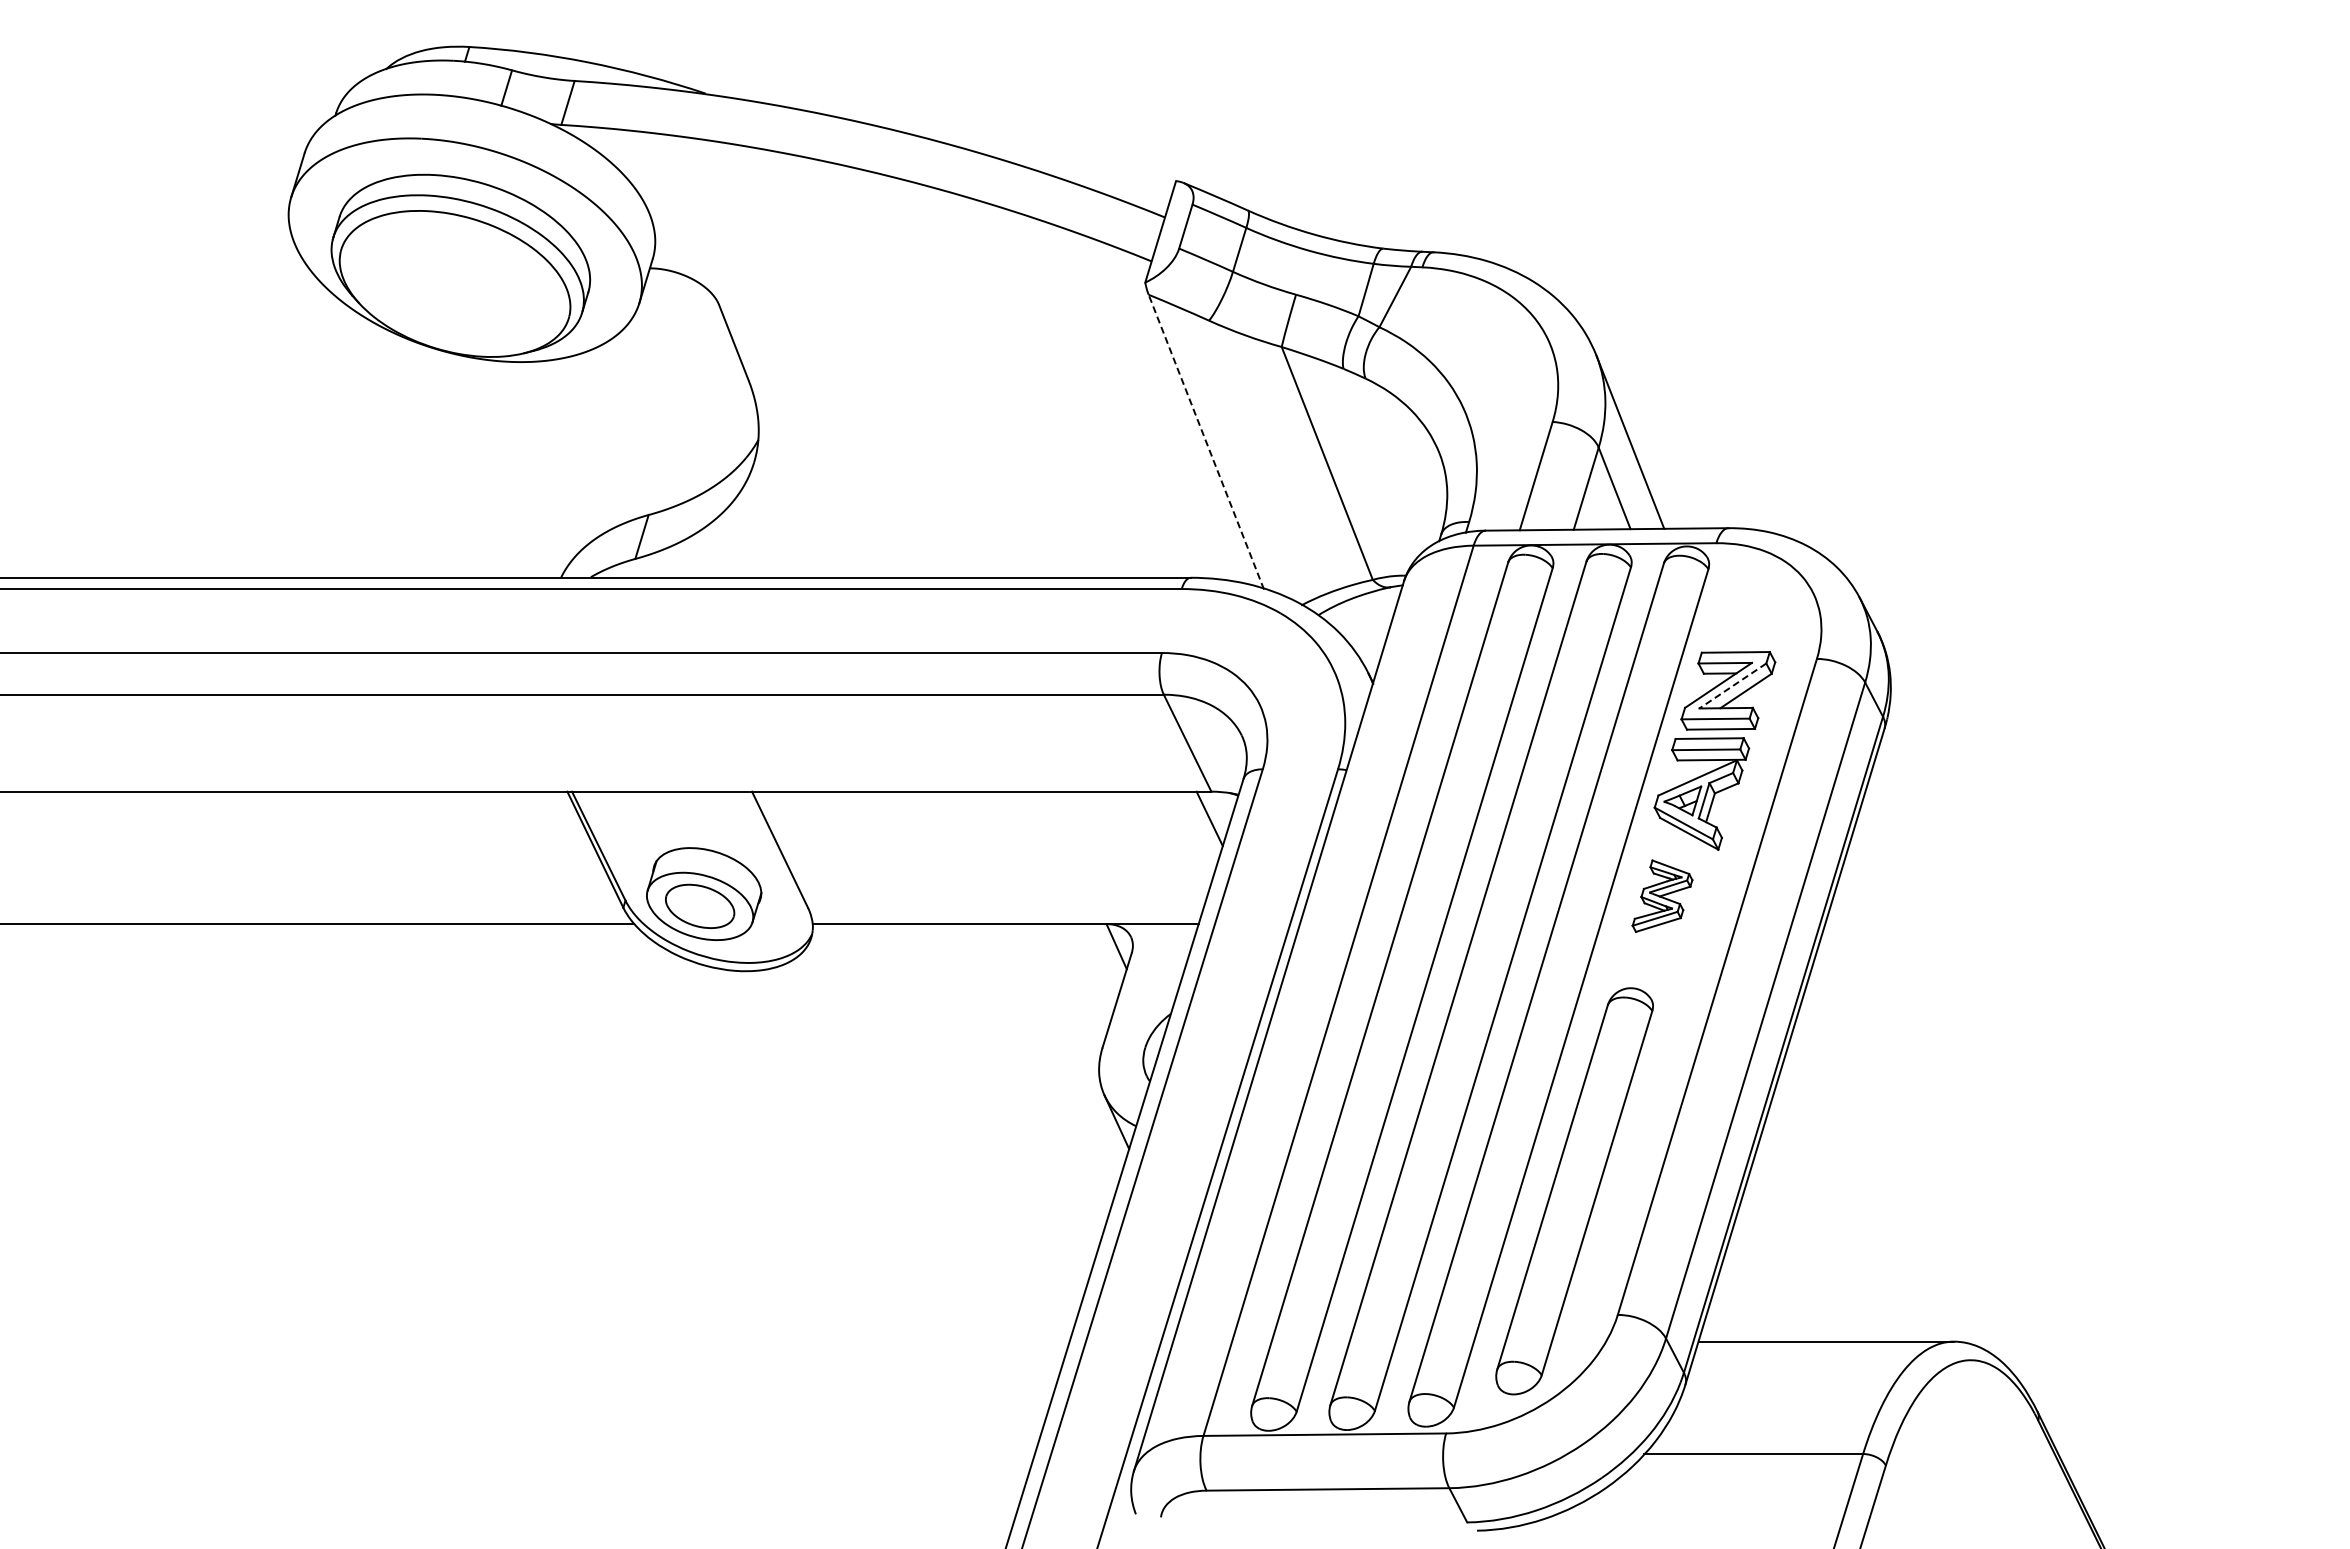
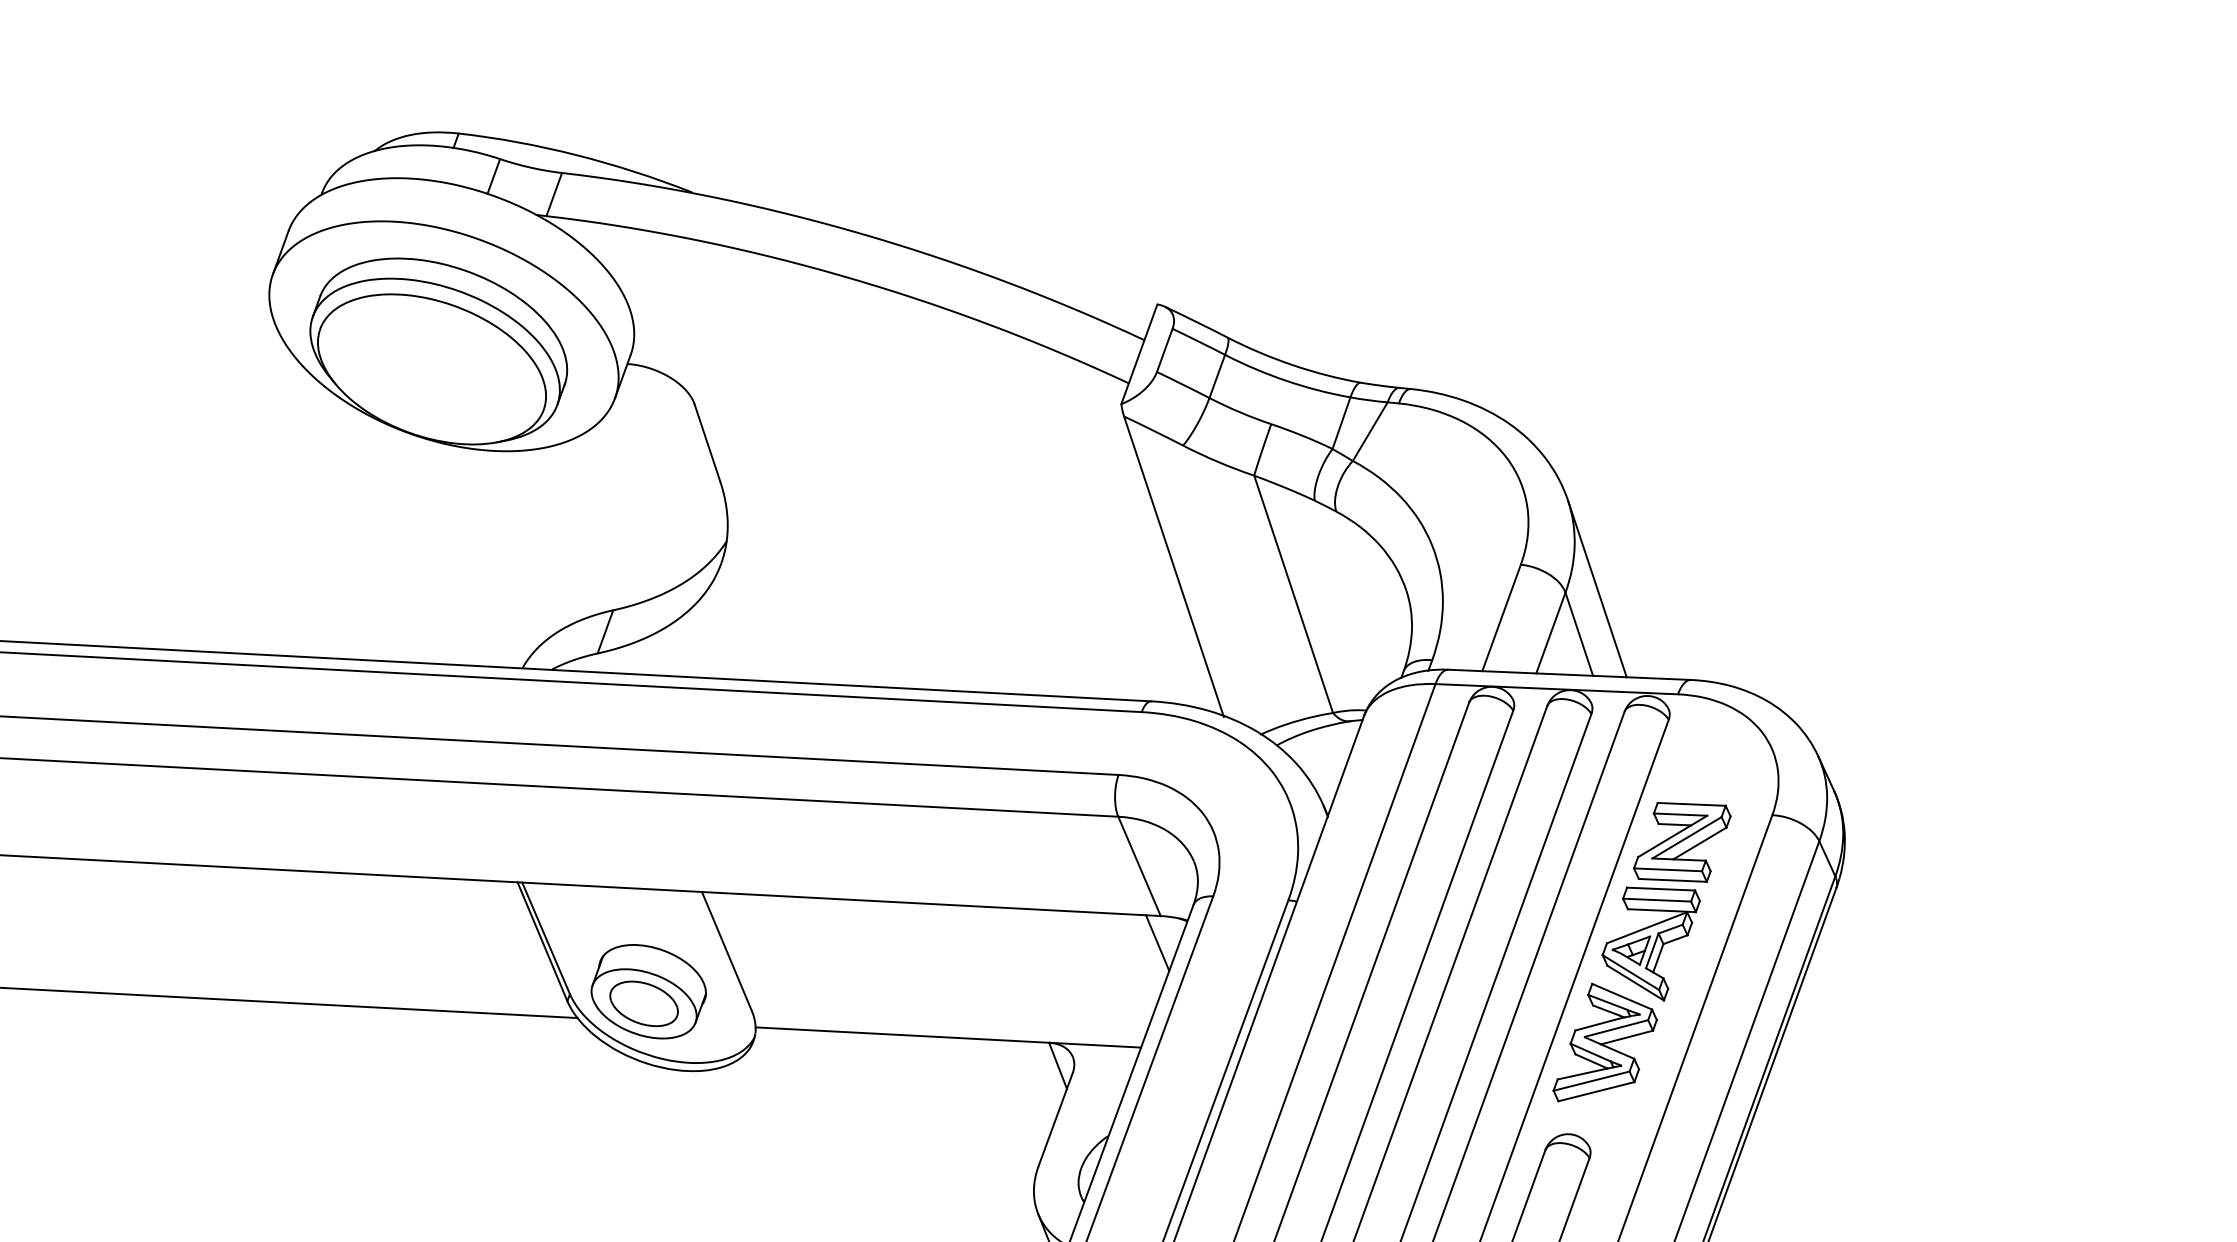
line: (1206, 441) -> (1174, 566), dashed -> solid
line: (1732, 686) -> (1686, 838), dashed -> solid
part: (1662, 895) -> (1605, 1043), size x1.67

